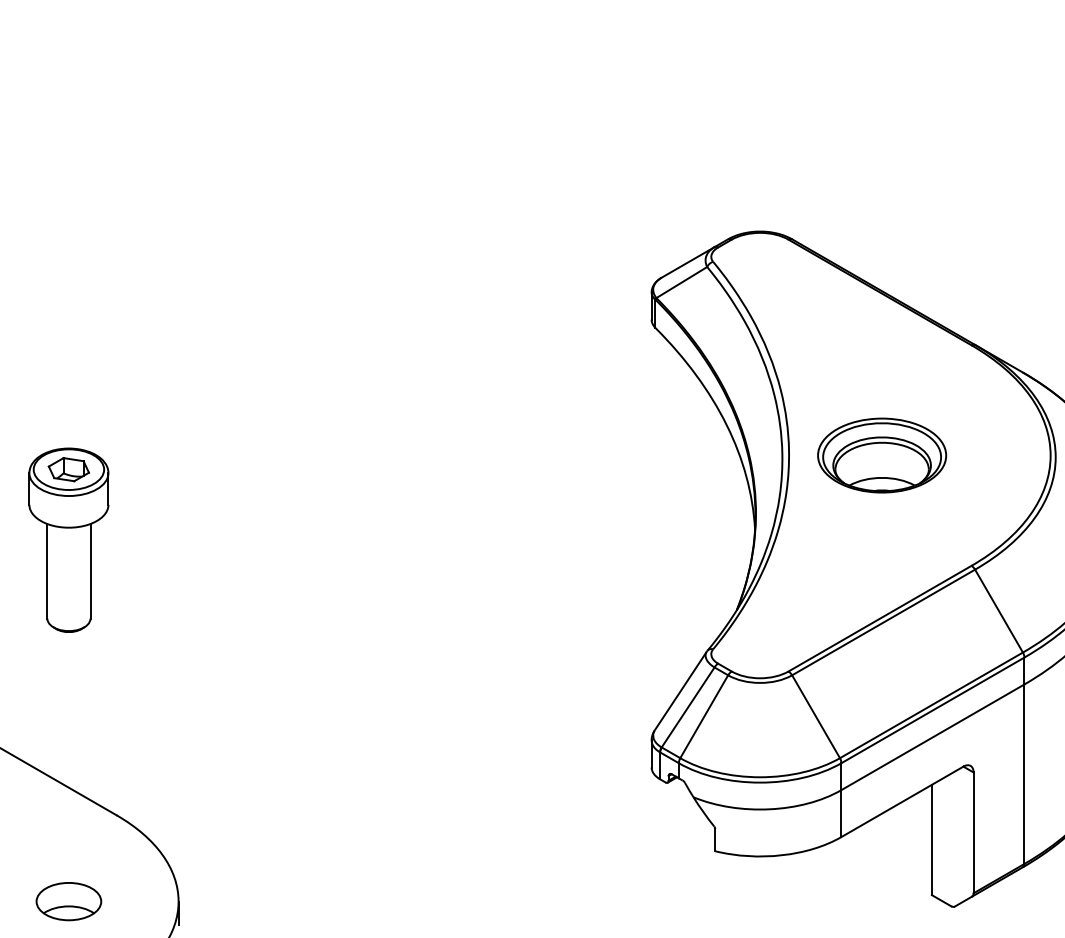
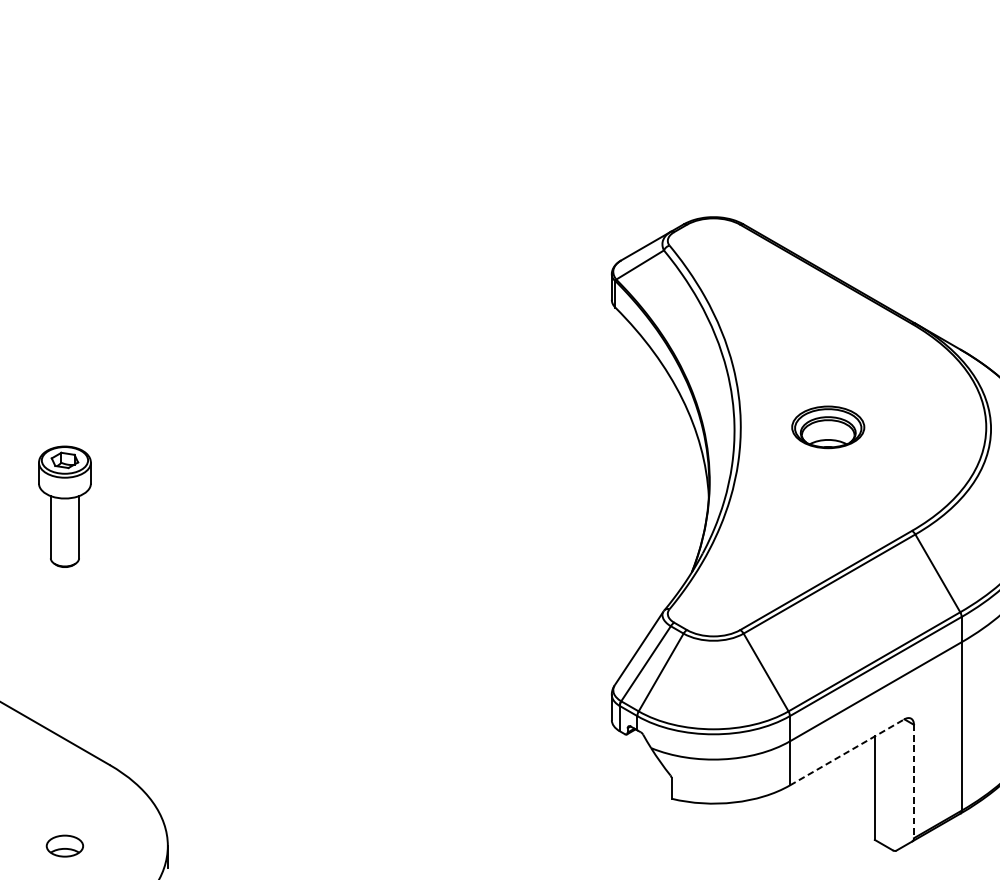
part: (882, 455) -> (828, 427), size x0.6
part: (68, 539) -> (64, 506), size x0.7
line: (902, 801) -> (847, 752), solid -> dashed
line: (973, 833) -> (913, 782), solid -> dashed
part: (68, 901) -> (64, 845), size x0.6

